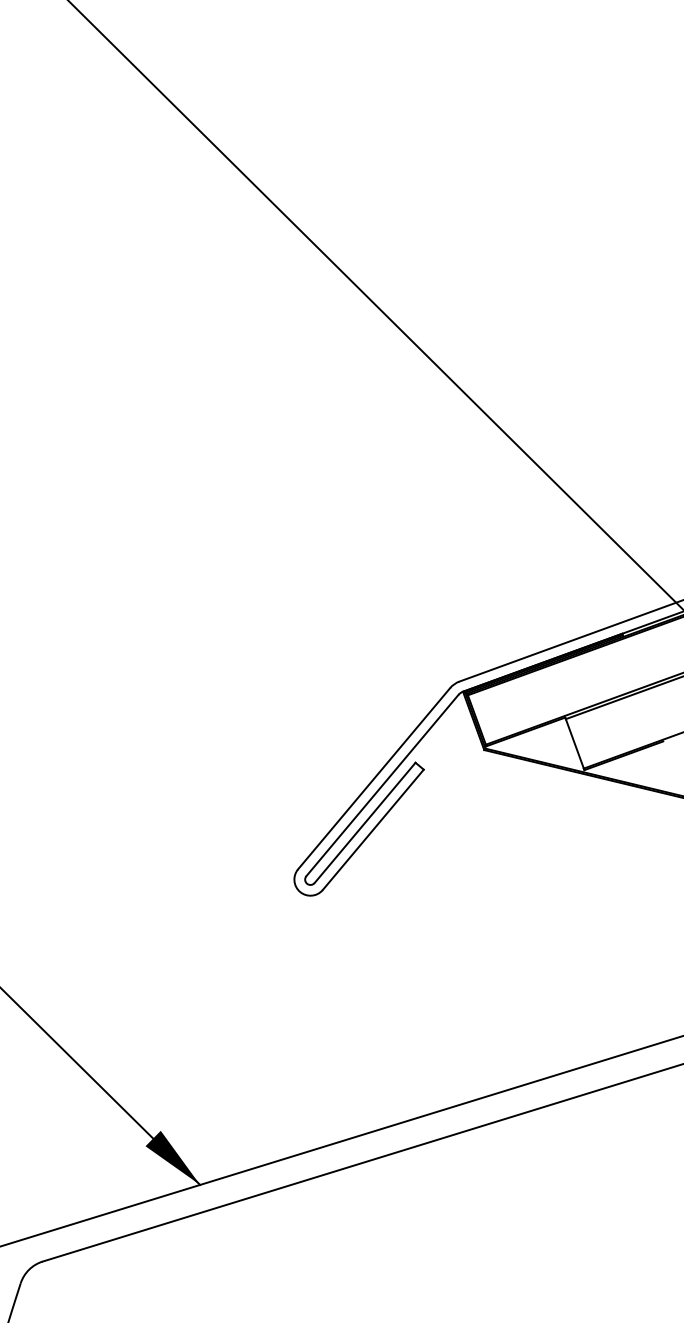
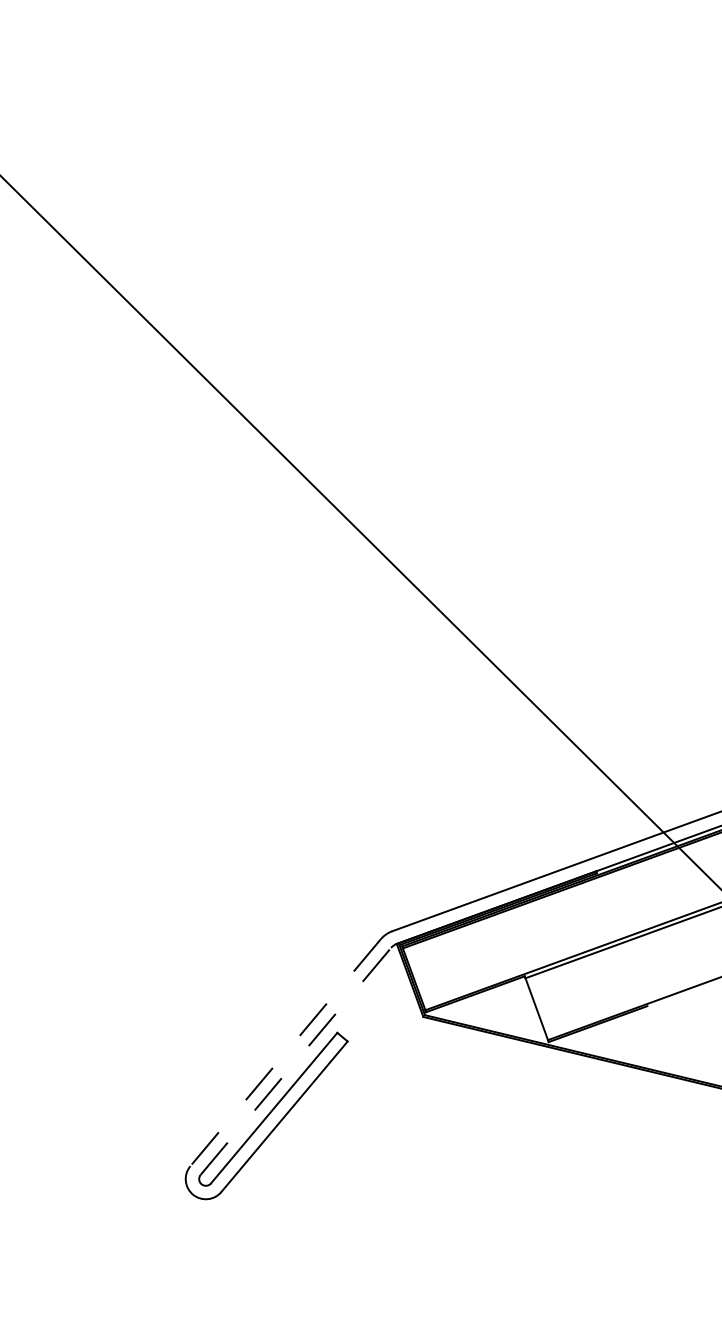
line: (373, 779) -> (284, 1053), solid -> dashed
line: (382, 785) -> (295, 1061), solid -> dashed

